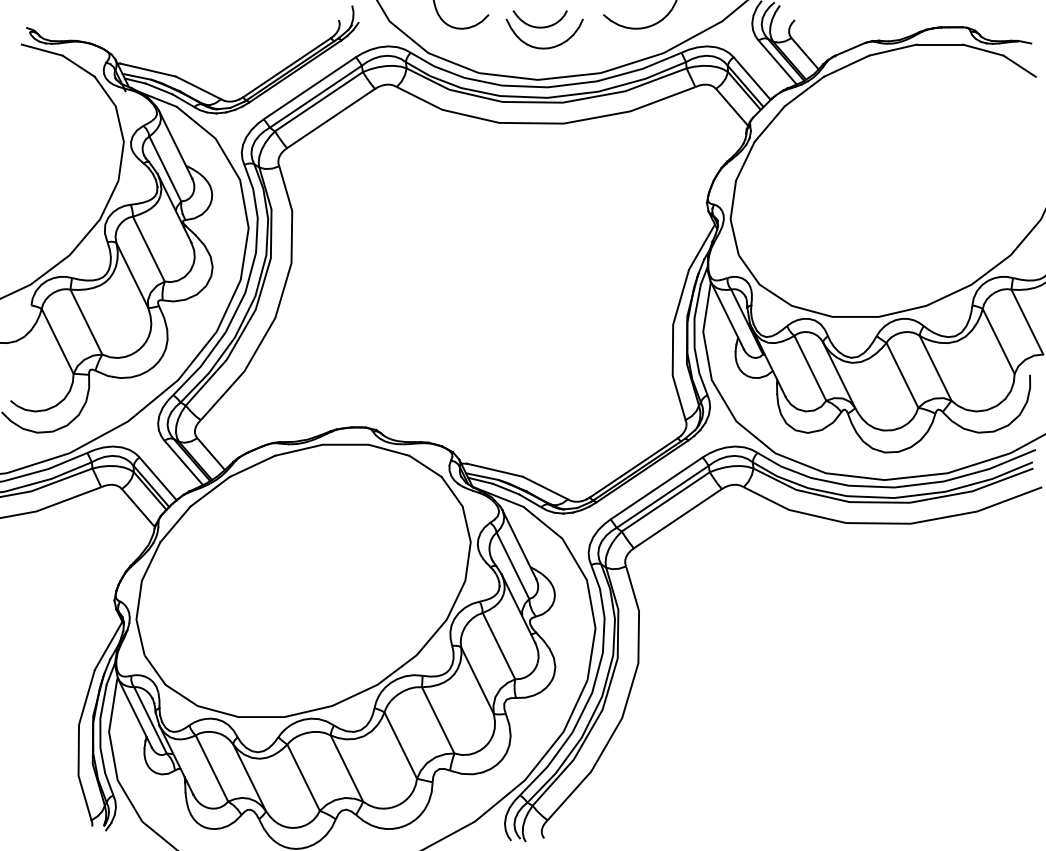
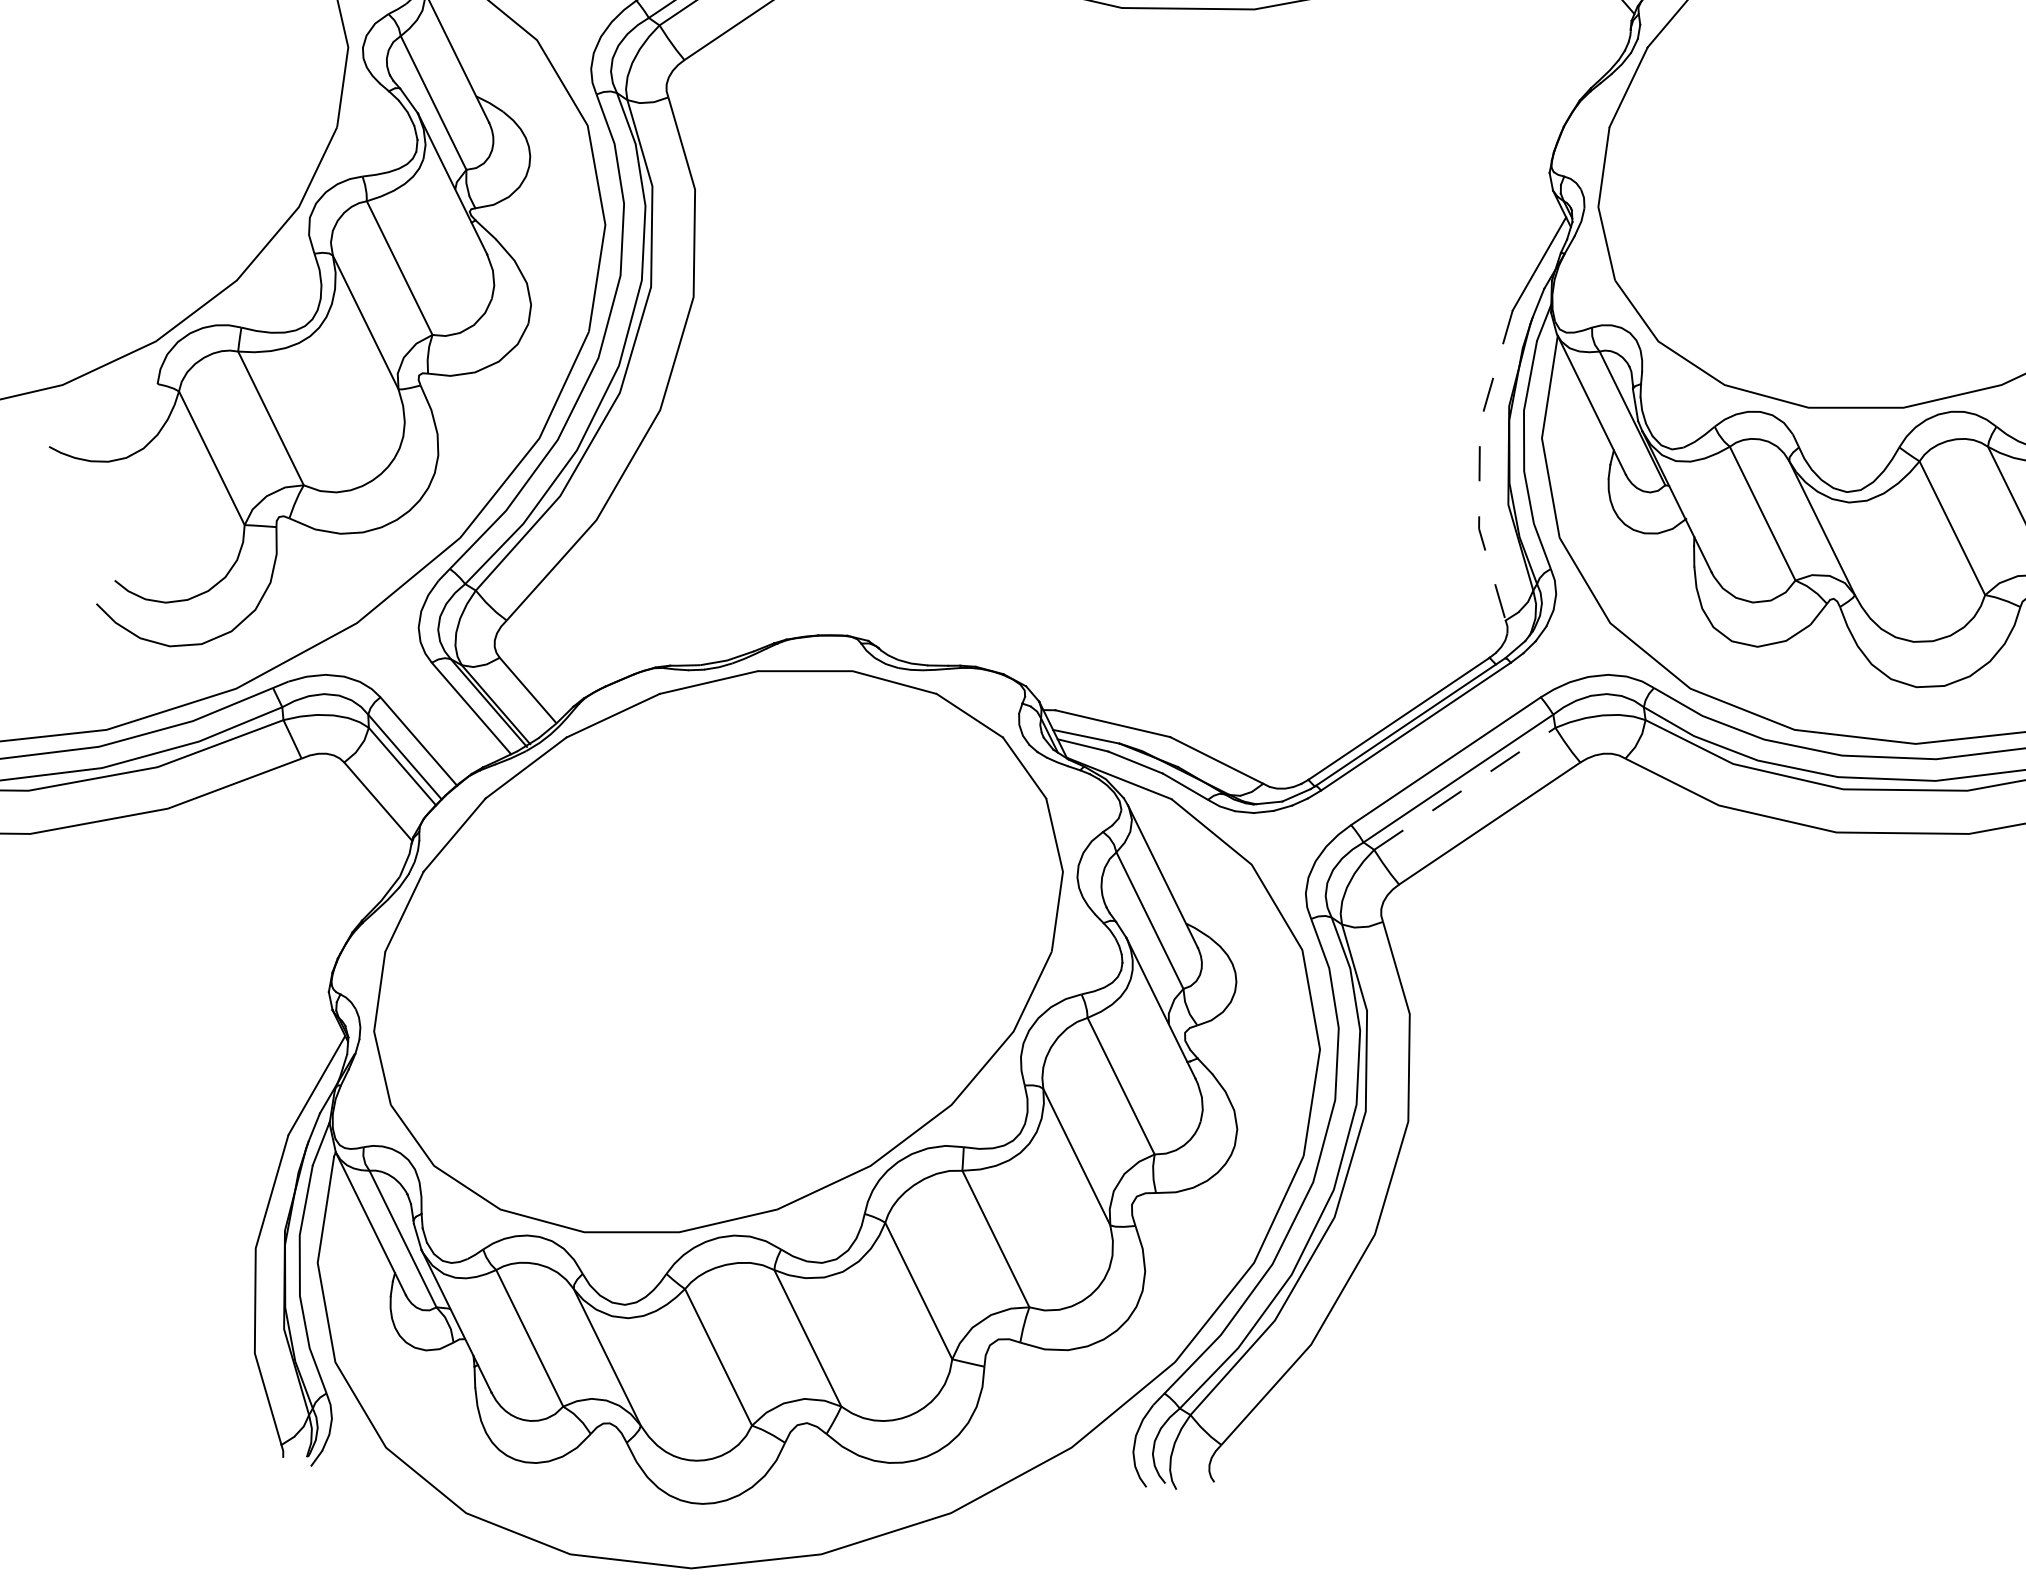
line: (672, 344) -> (1478, 464), solid -> dashed
line: (666, 501) -> (1466, 788), solid -> dashed

